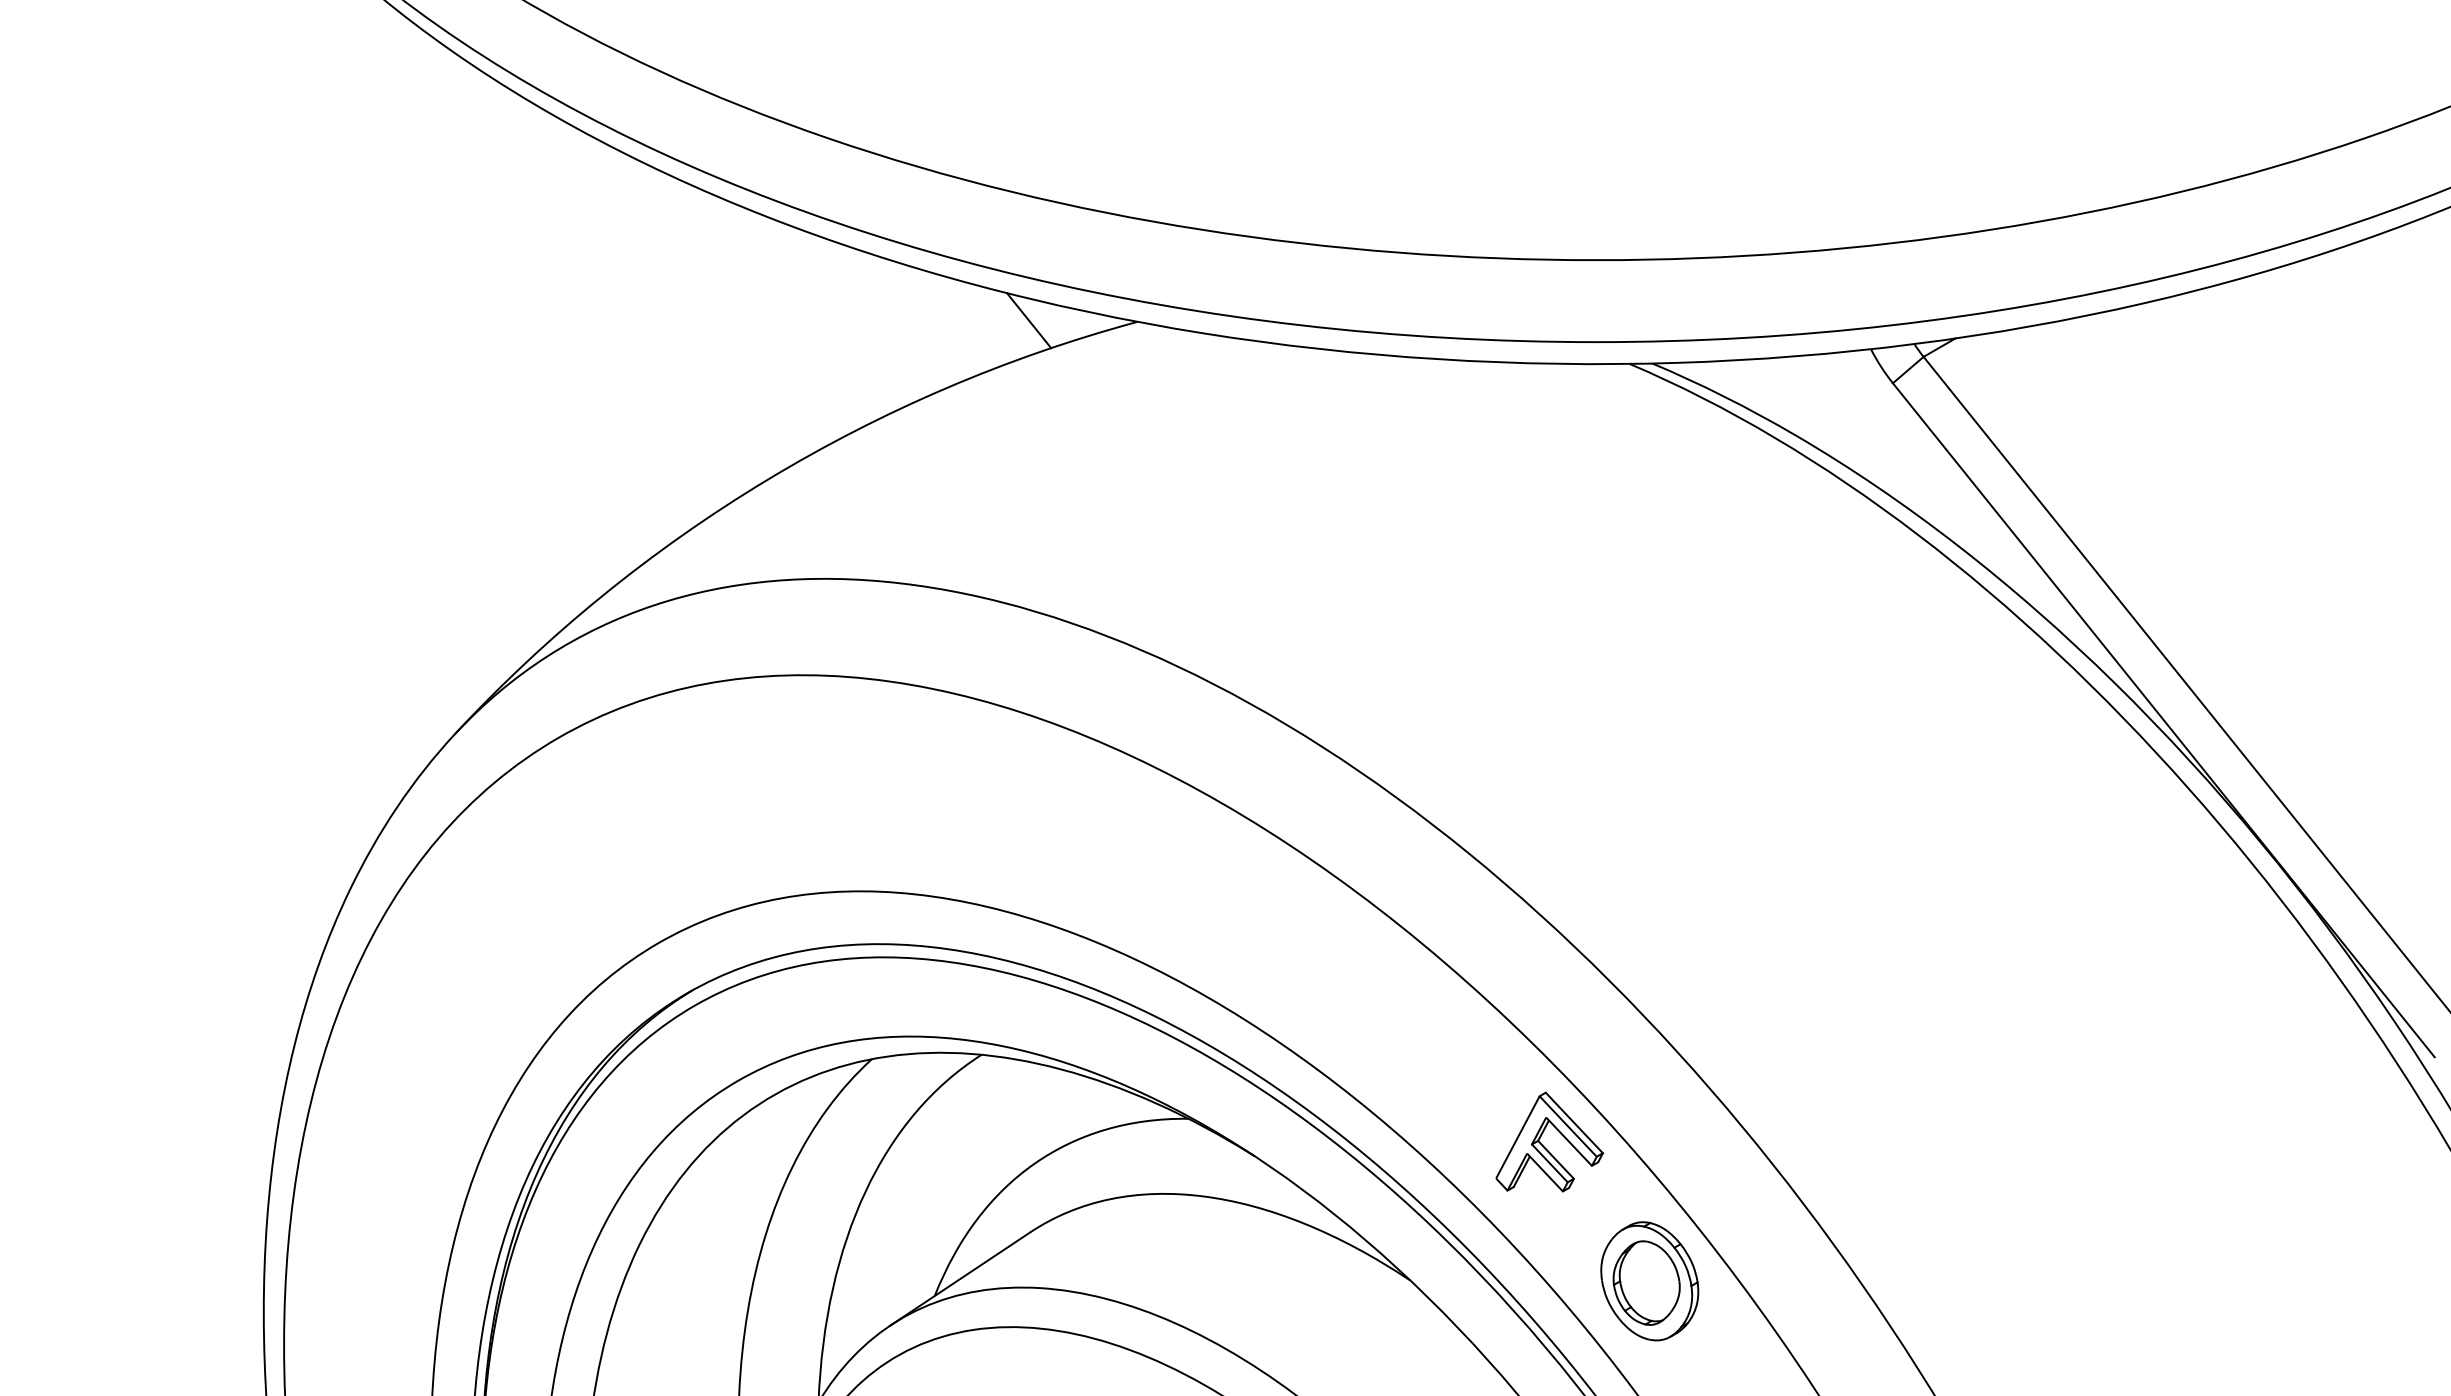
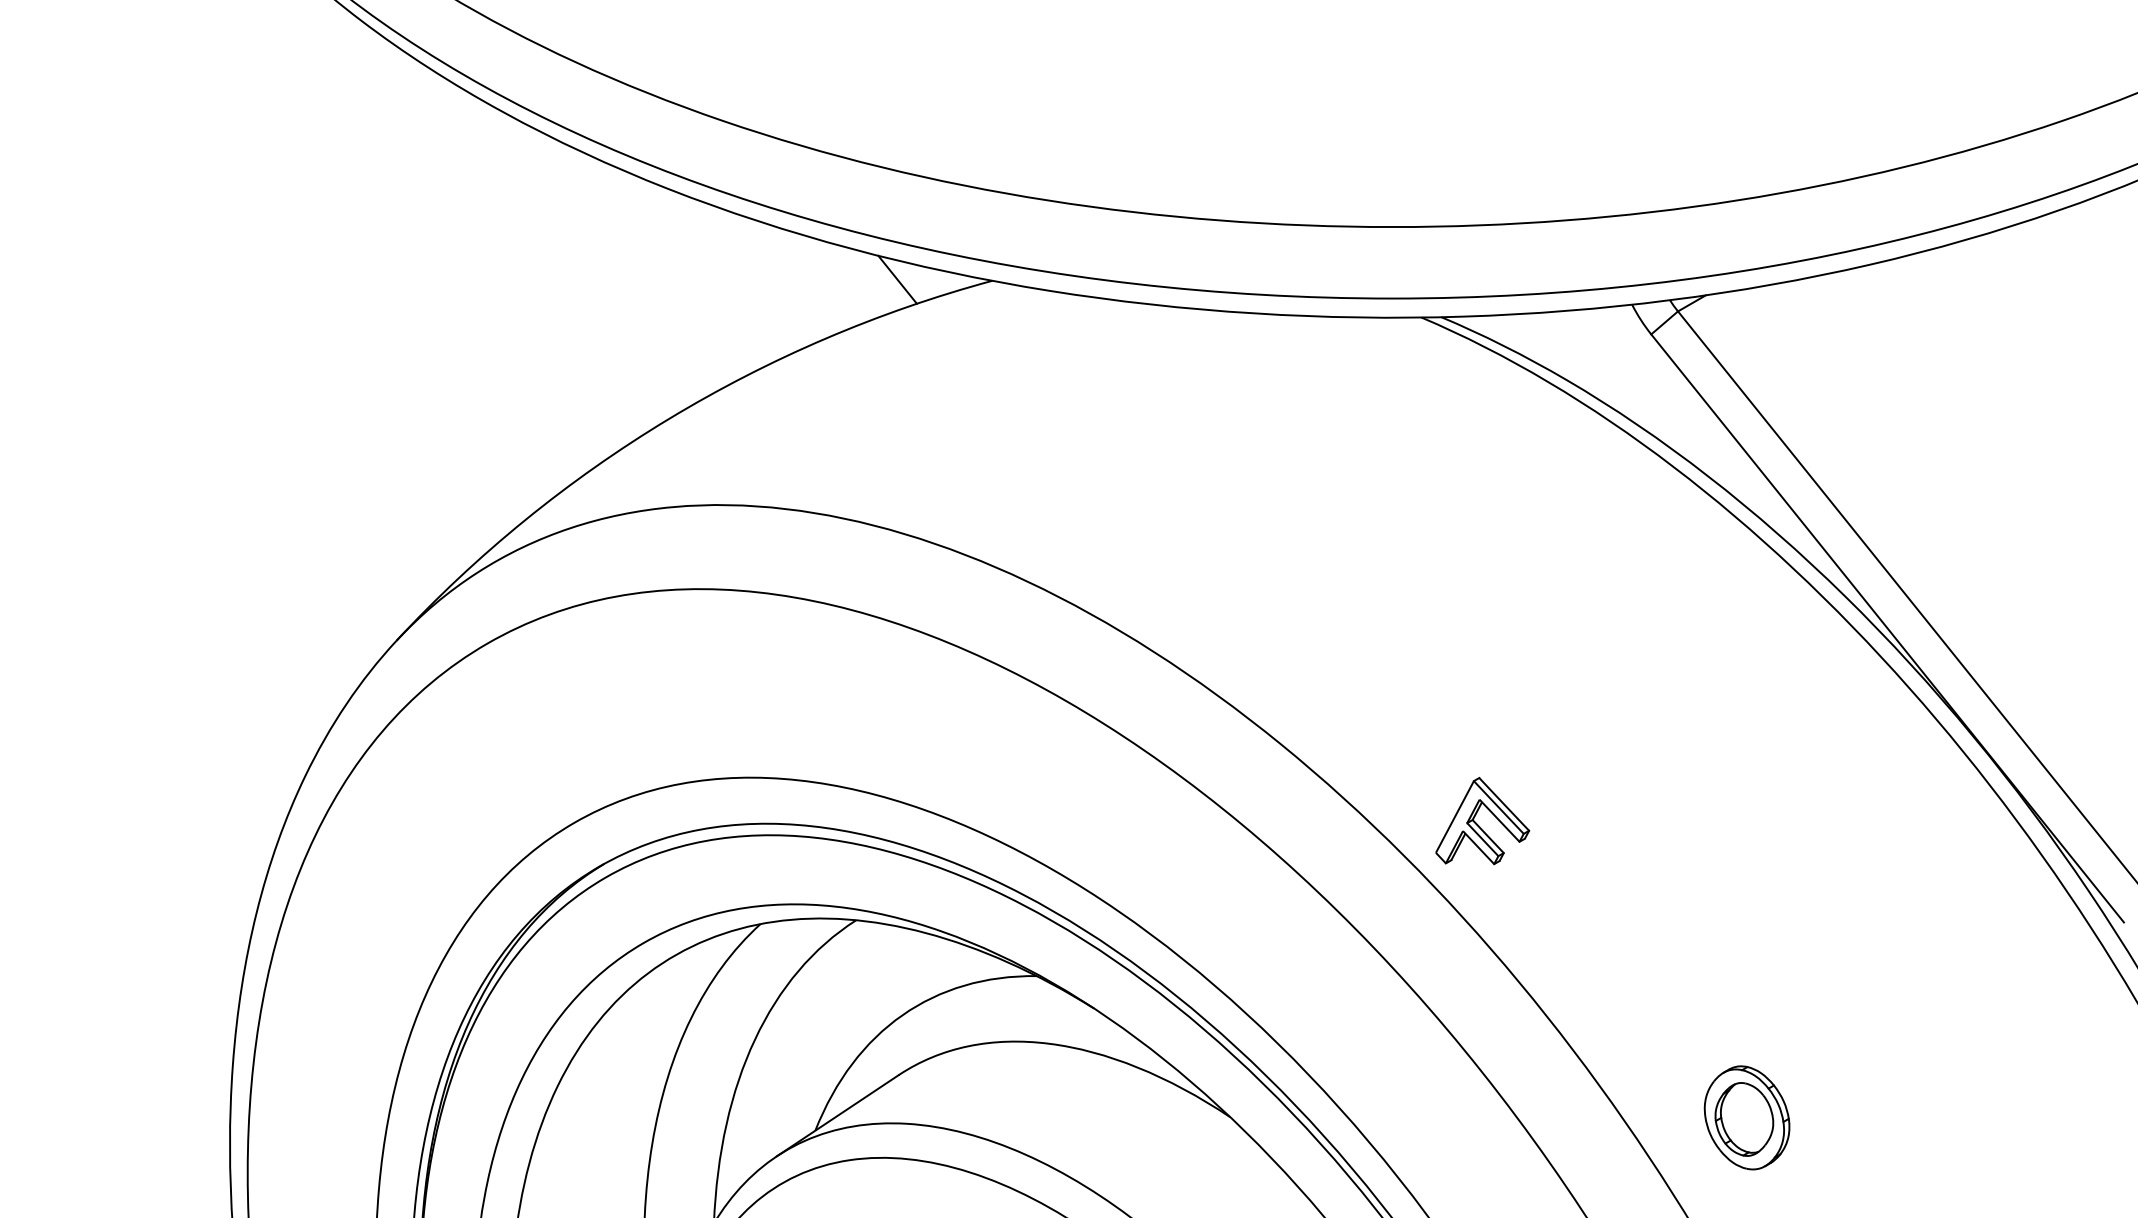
part: (1544, 1146) -> (1478, 824), moved
part: (1649, 1281) -> (1746, 1118), moved

